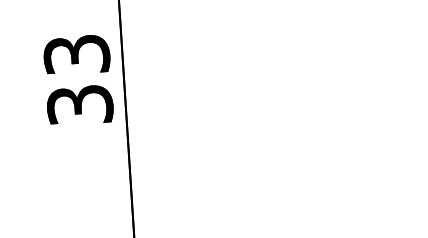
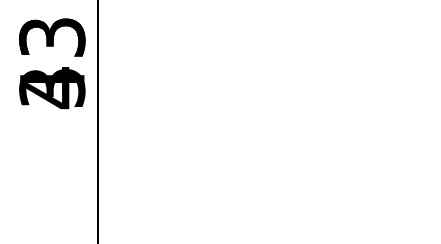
text: (80, 105) -> (52, 88), 33 -> 43

